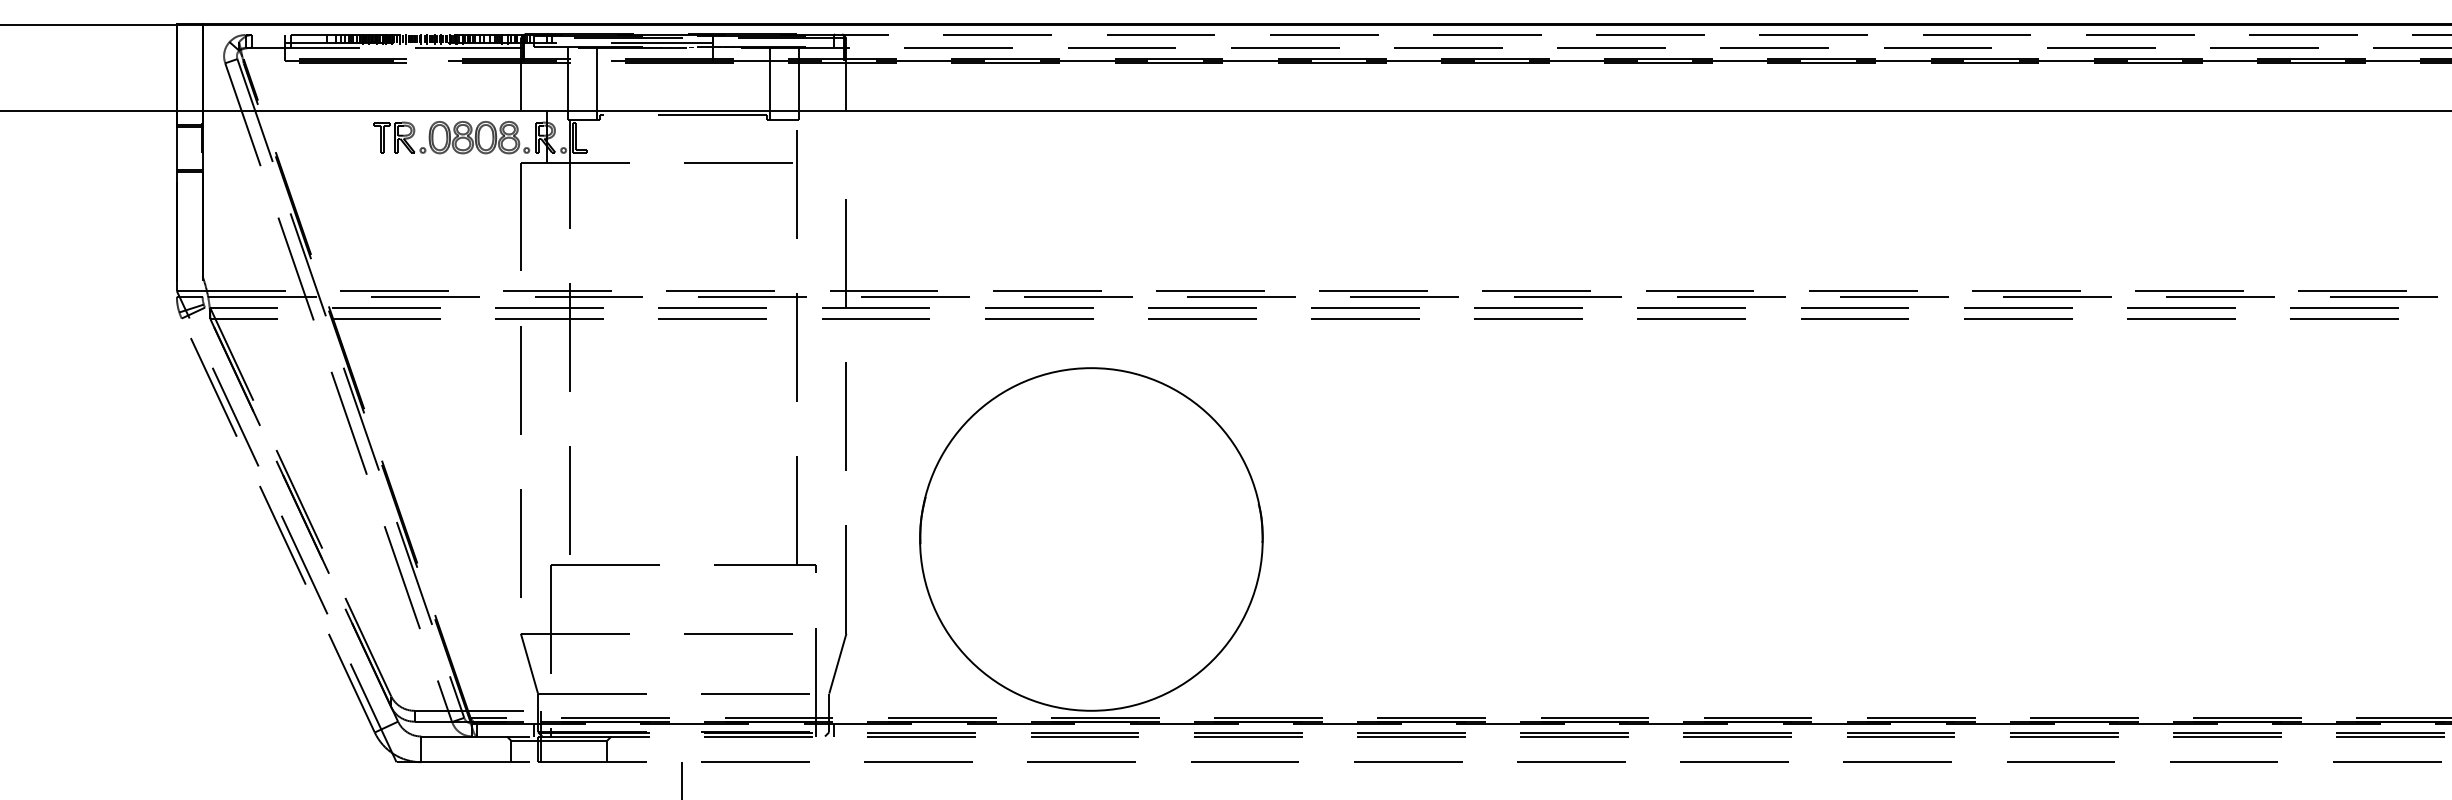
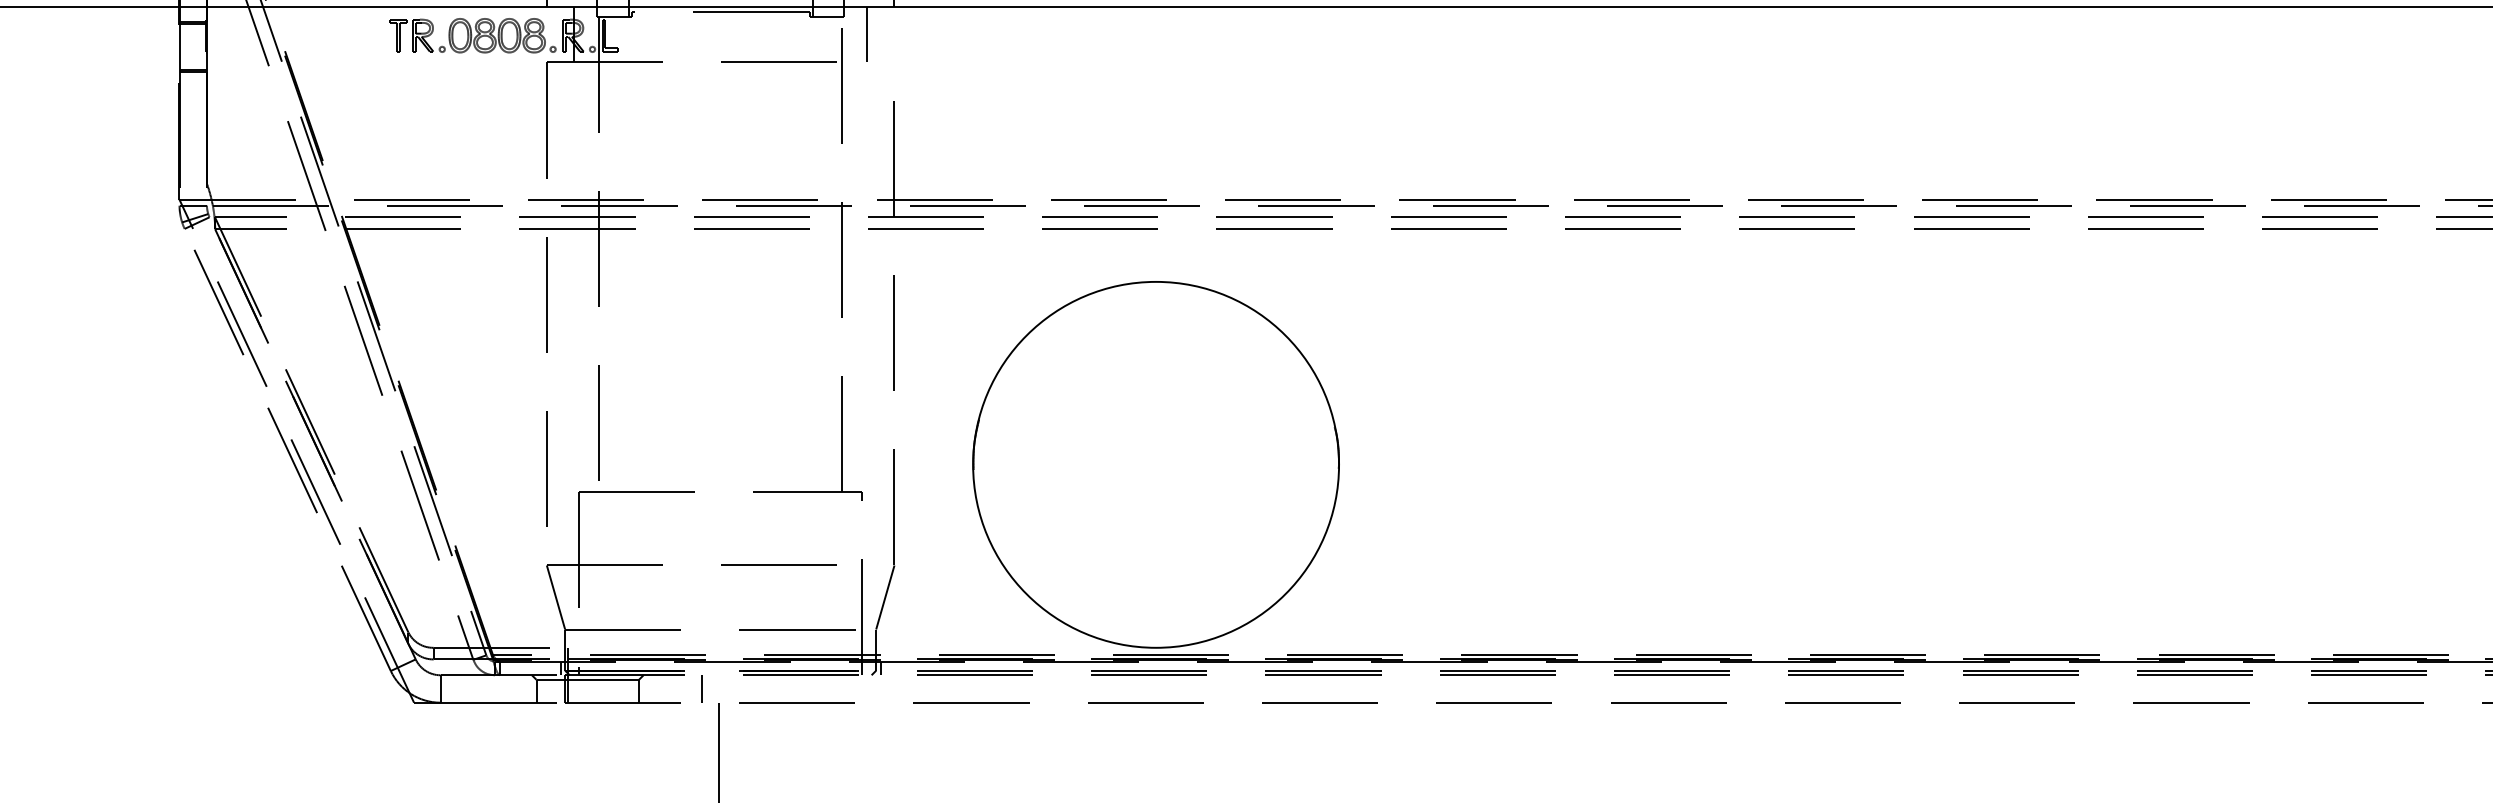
line: (820, 136) -> (866, 34), added
line: (666, 749) -> (702, 689), added

